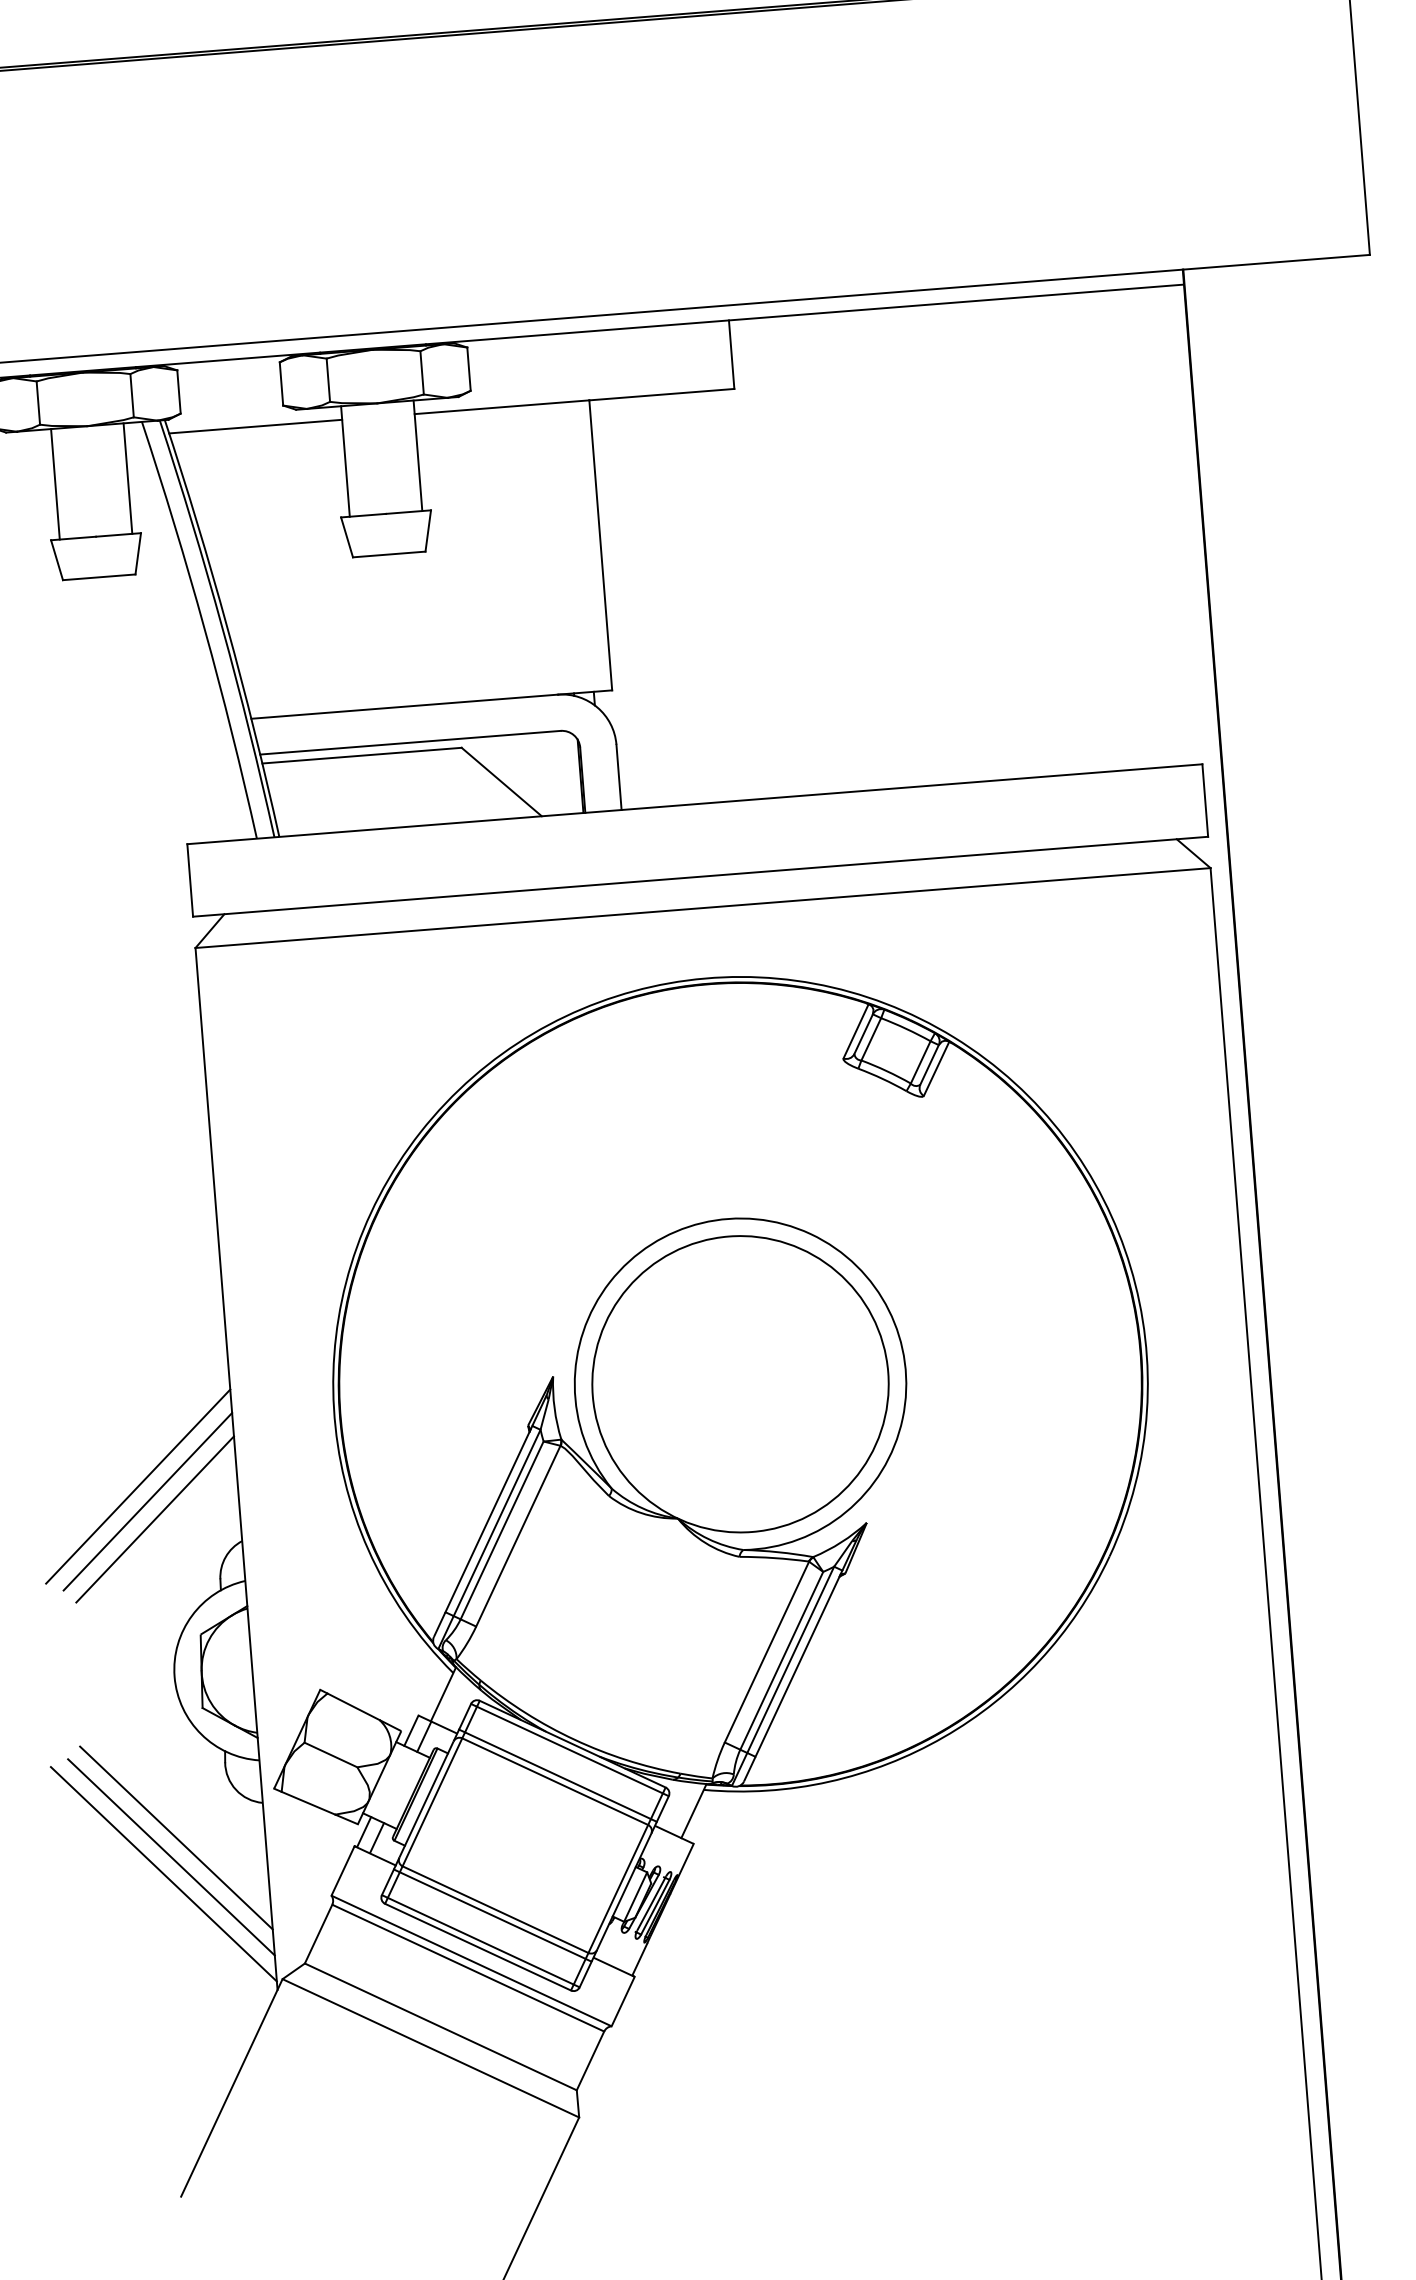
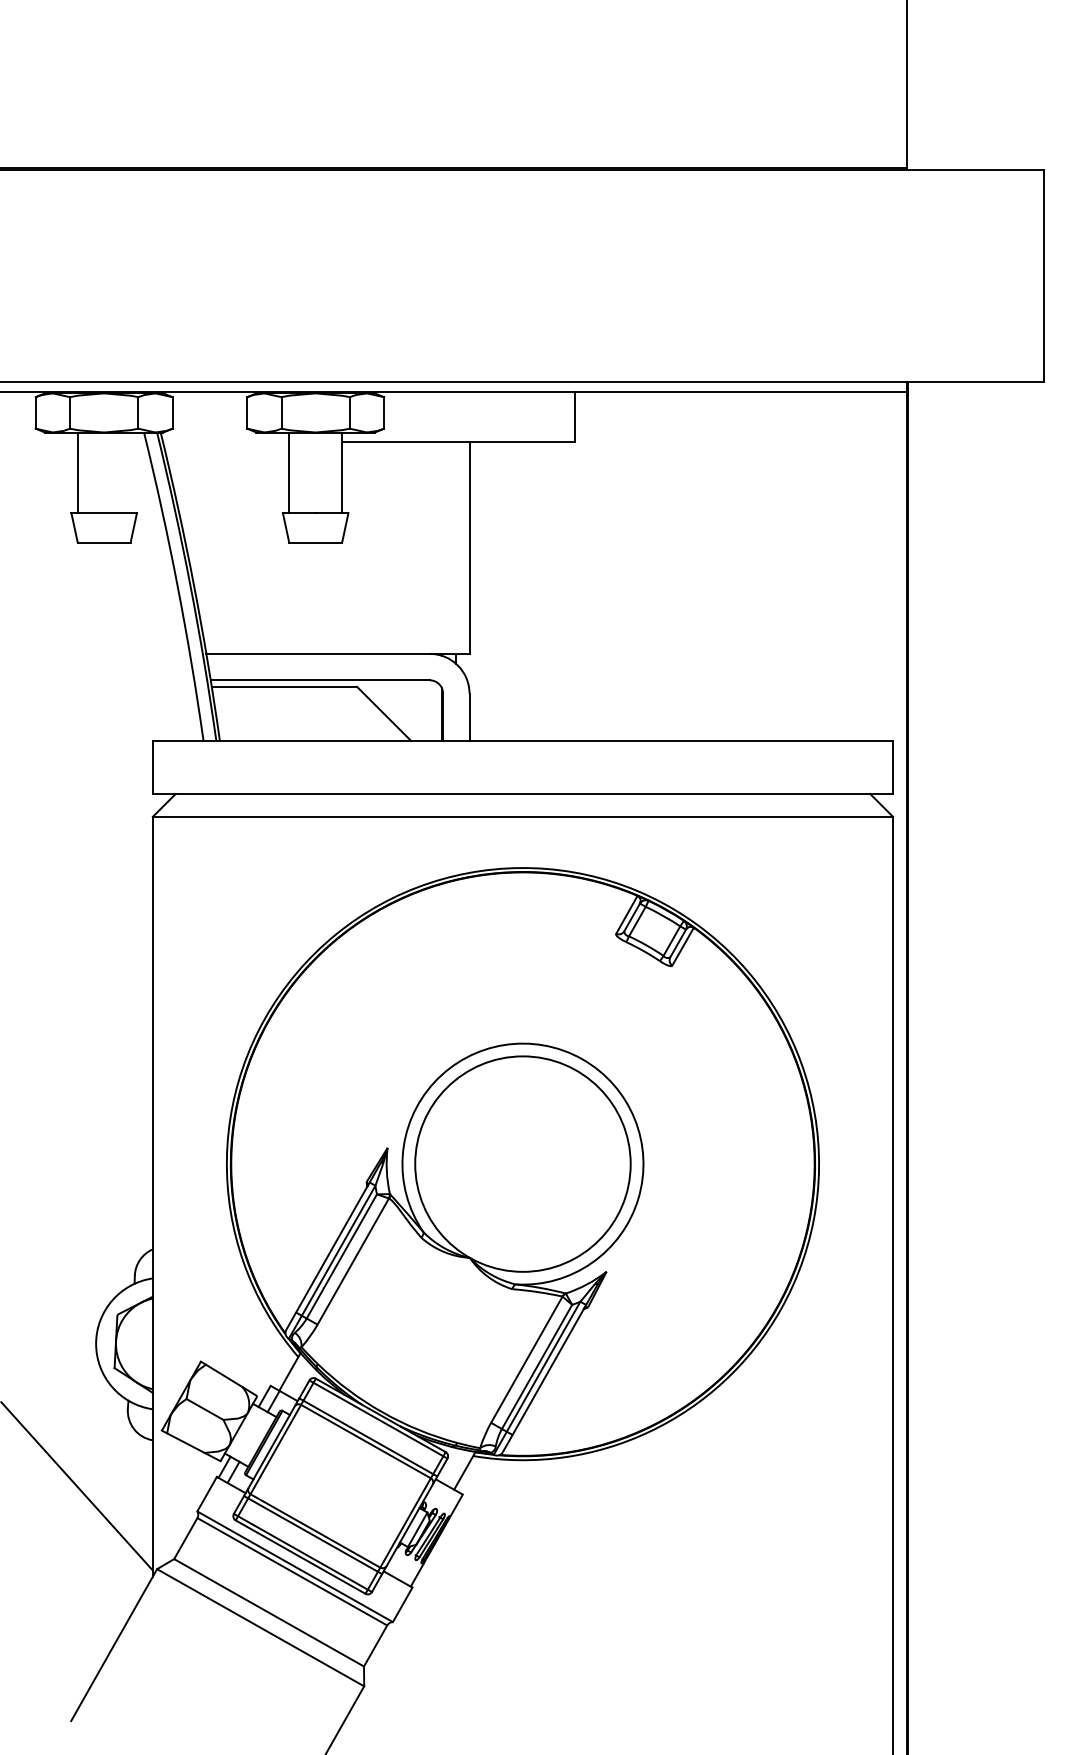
line: (256, 426) -> (226, 442), removed
line: (127, 478) -> (130, 472), removed
line: (138, 1486) -> (80, 1203), removed
line: (147, 1501) -> (86, 1215), removed
line: (154, 1519) -> (90, 1228), removed
line: (175, 1837) -> (87, 1460), removed
line: (171, 1857) -> (83, 1474), removed

